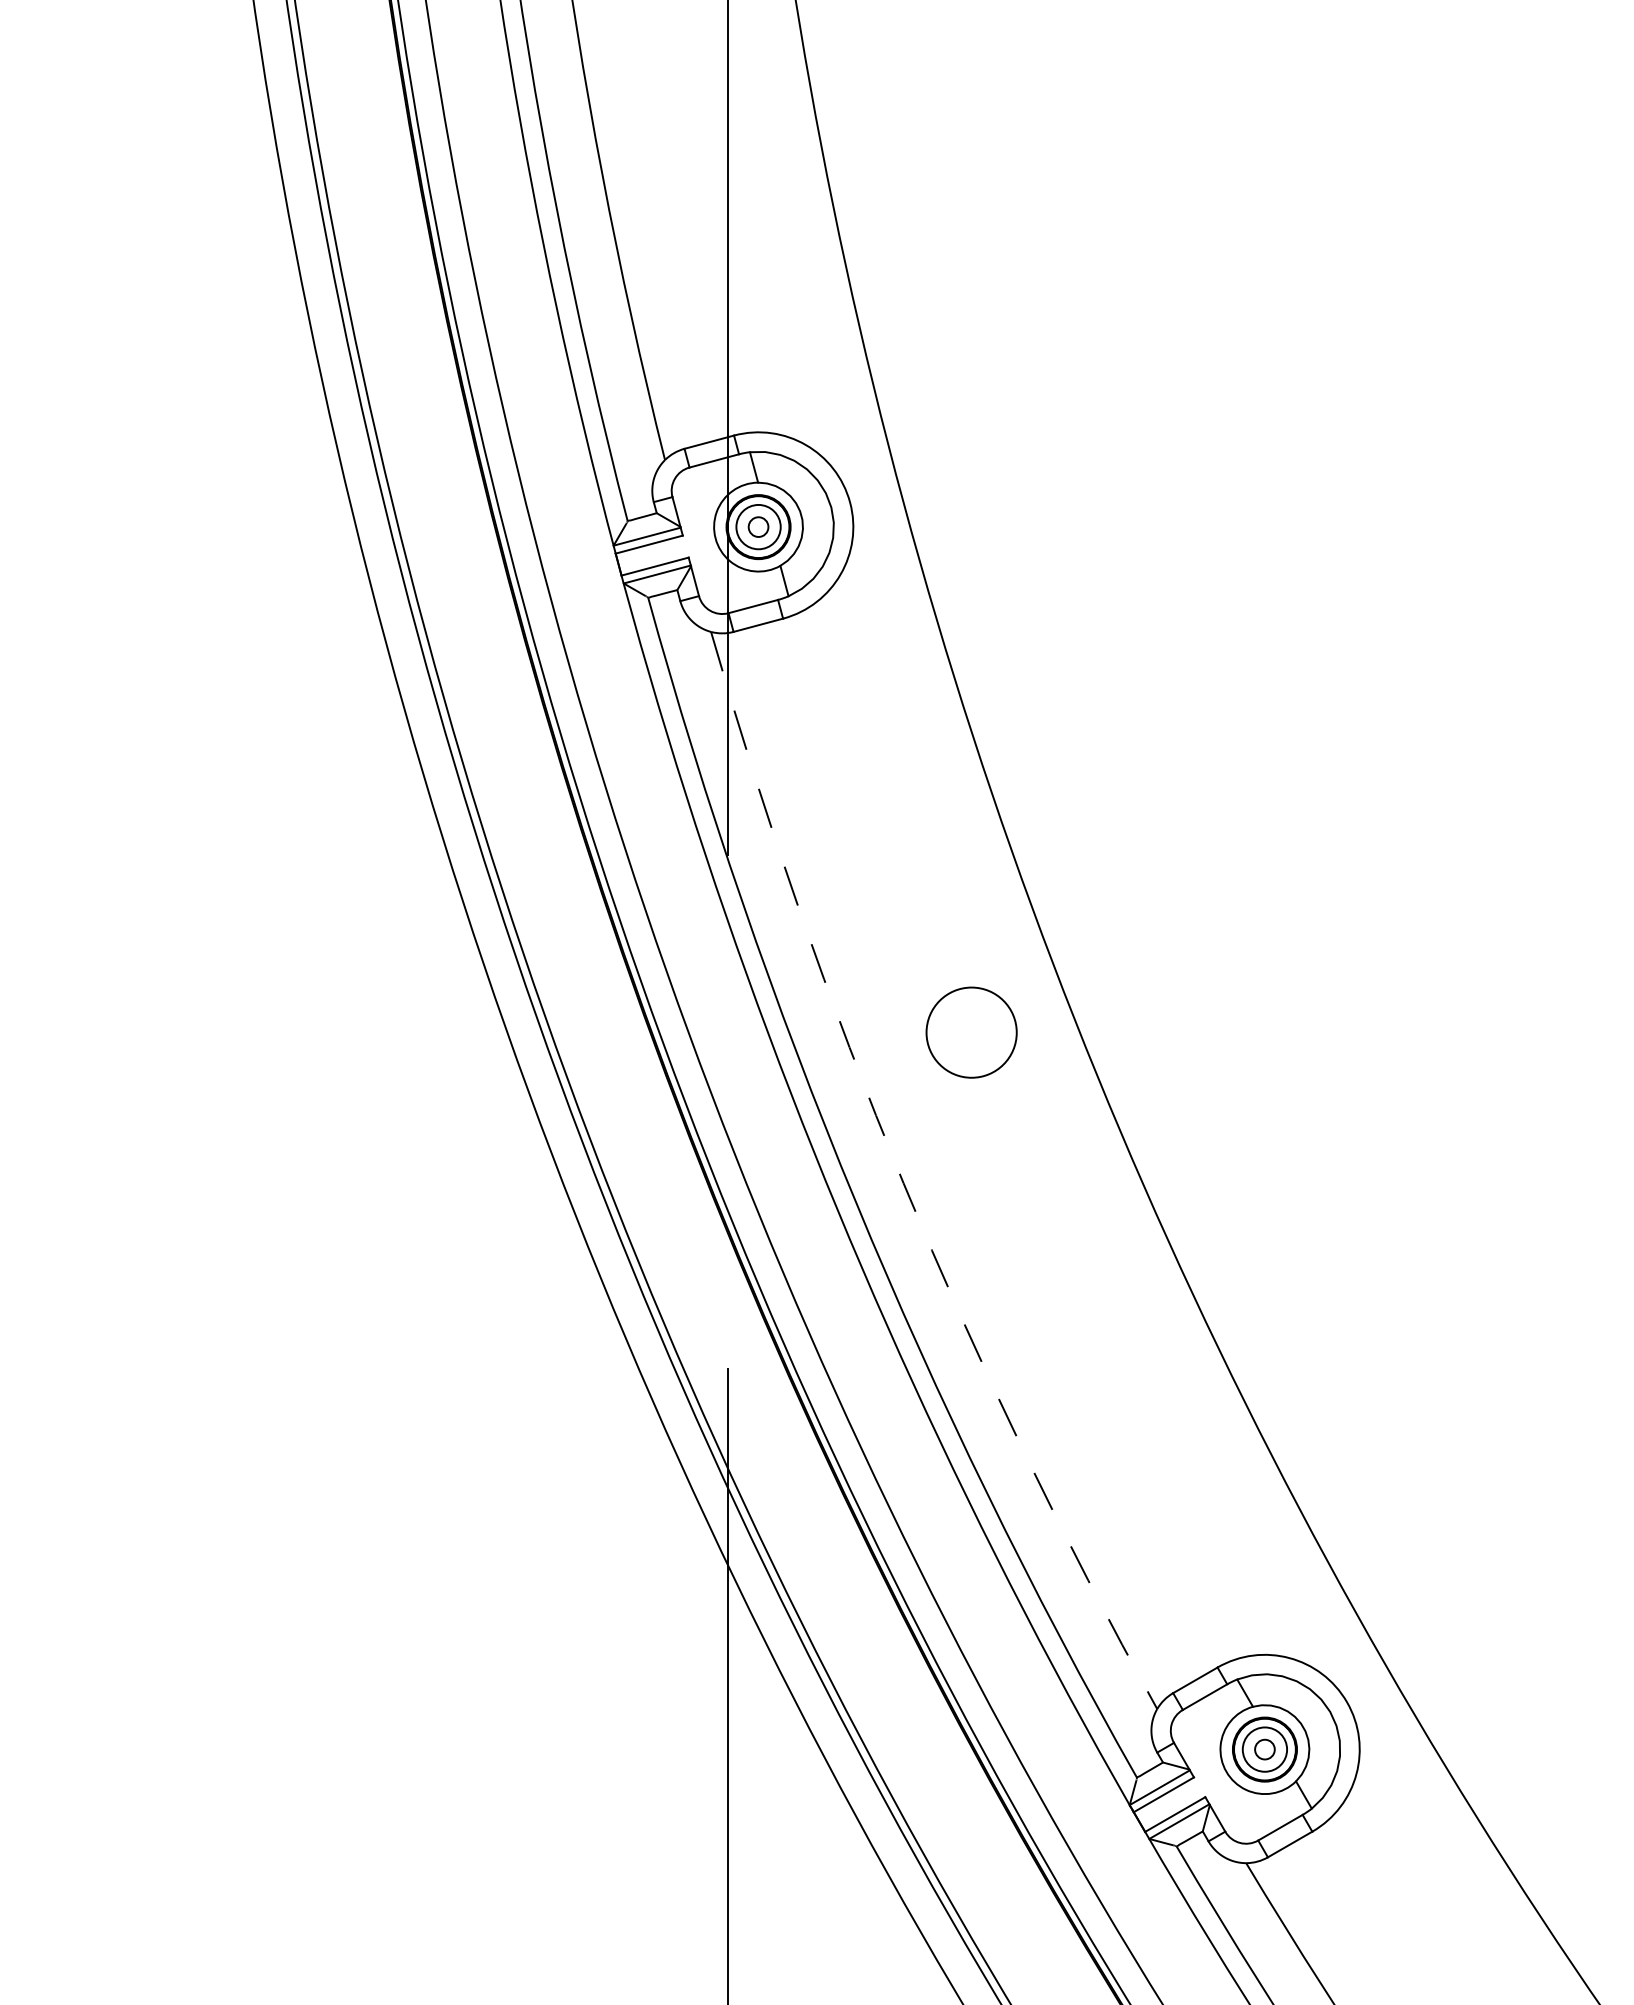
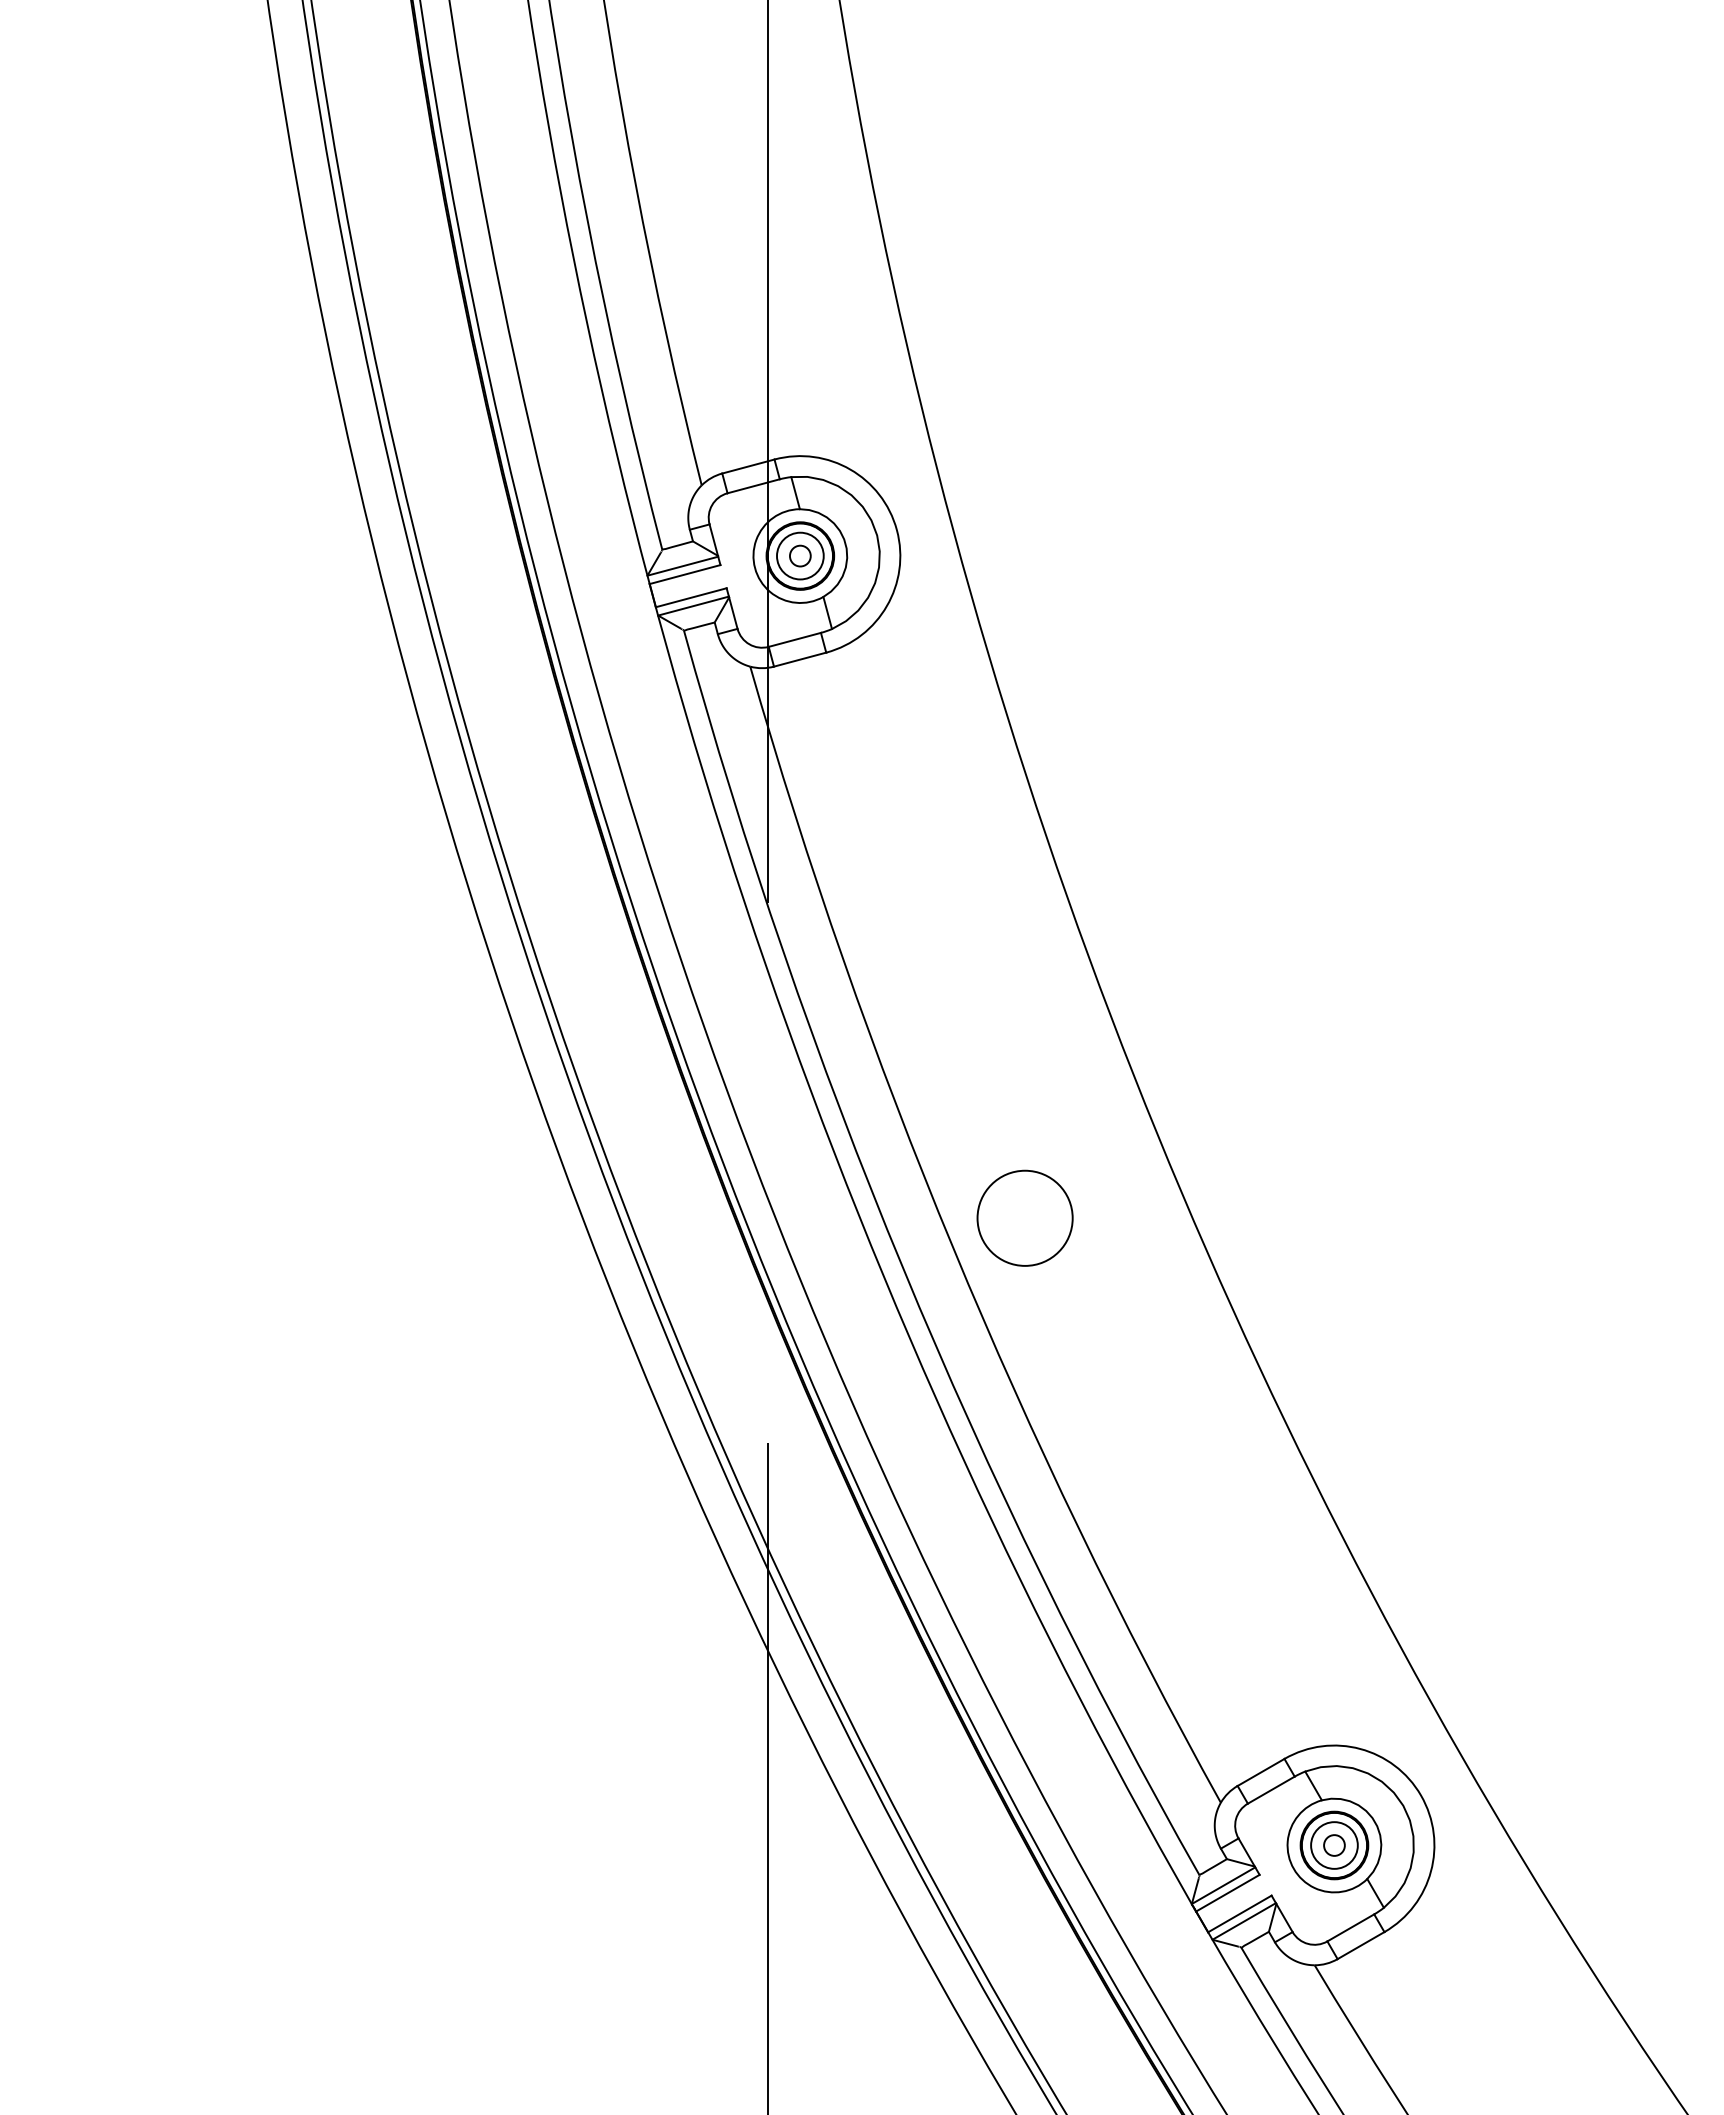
circle: (971, 1031) -> (1024, 1217), moved
arc: (903, 1183) -> (953, 1248), dashed -> solid

